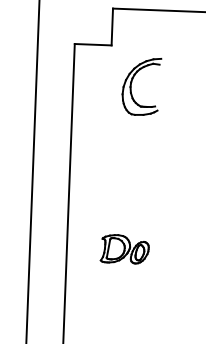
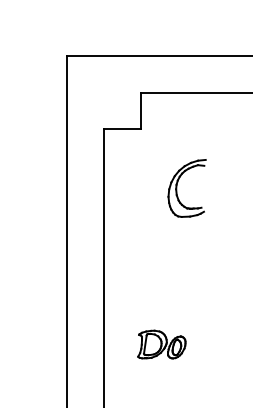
part: (131, 86) -> (177, 188), moved
part: (124, 249) -> (161, 344), moved

